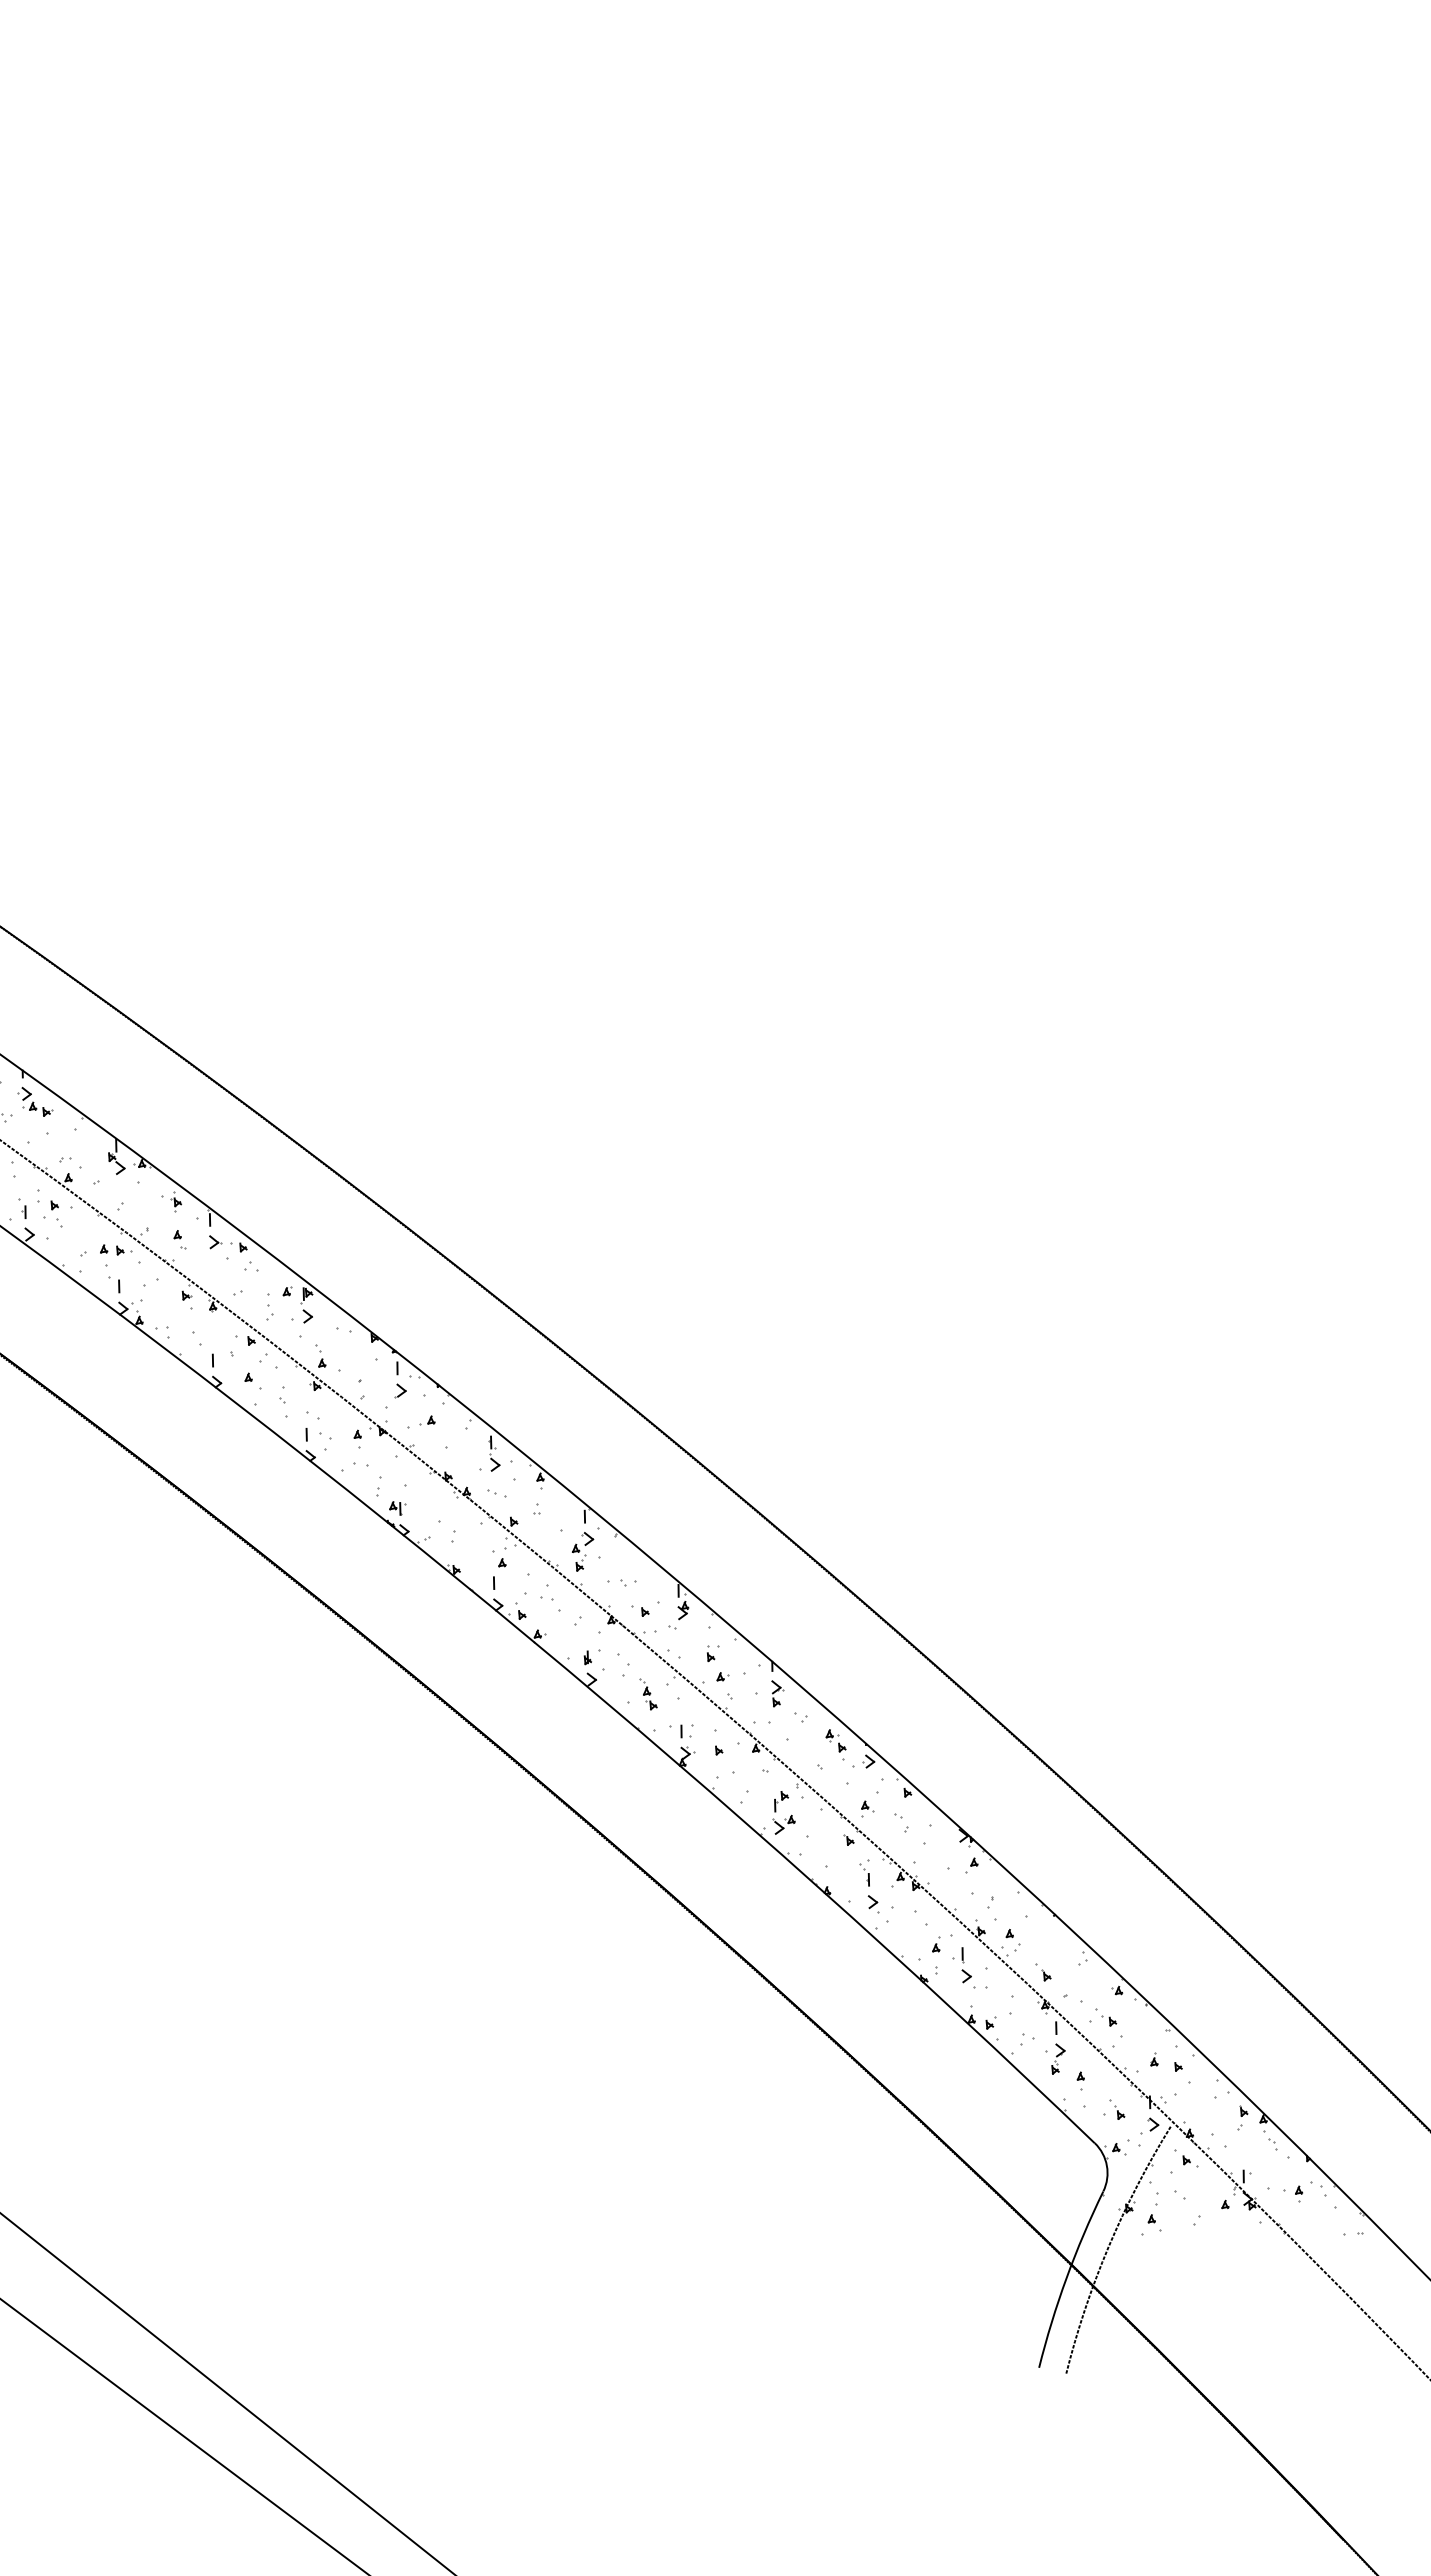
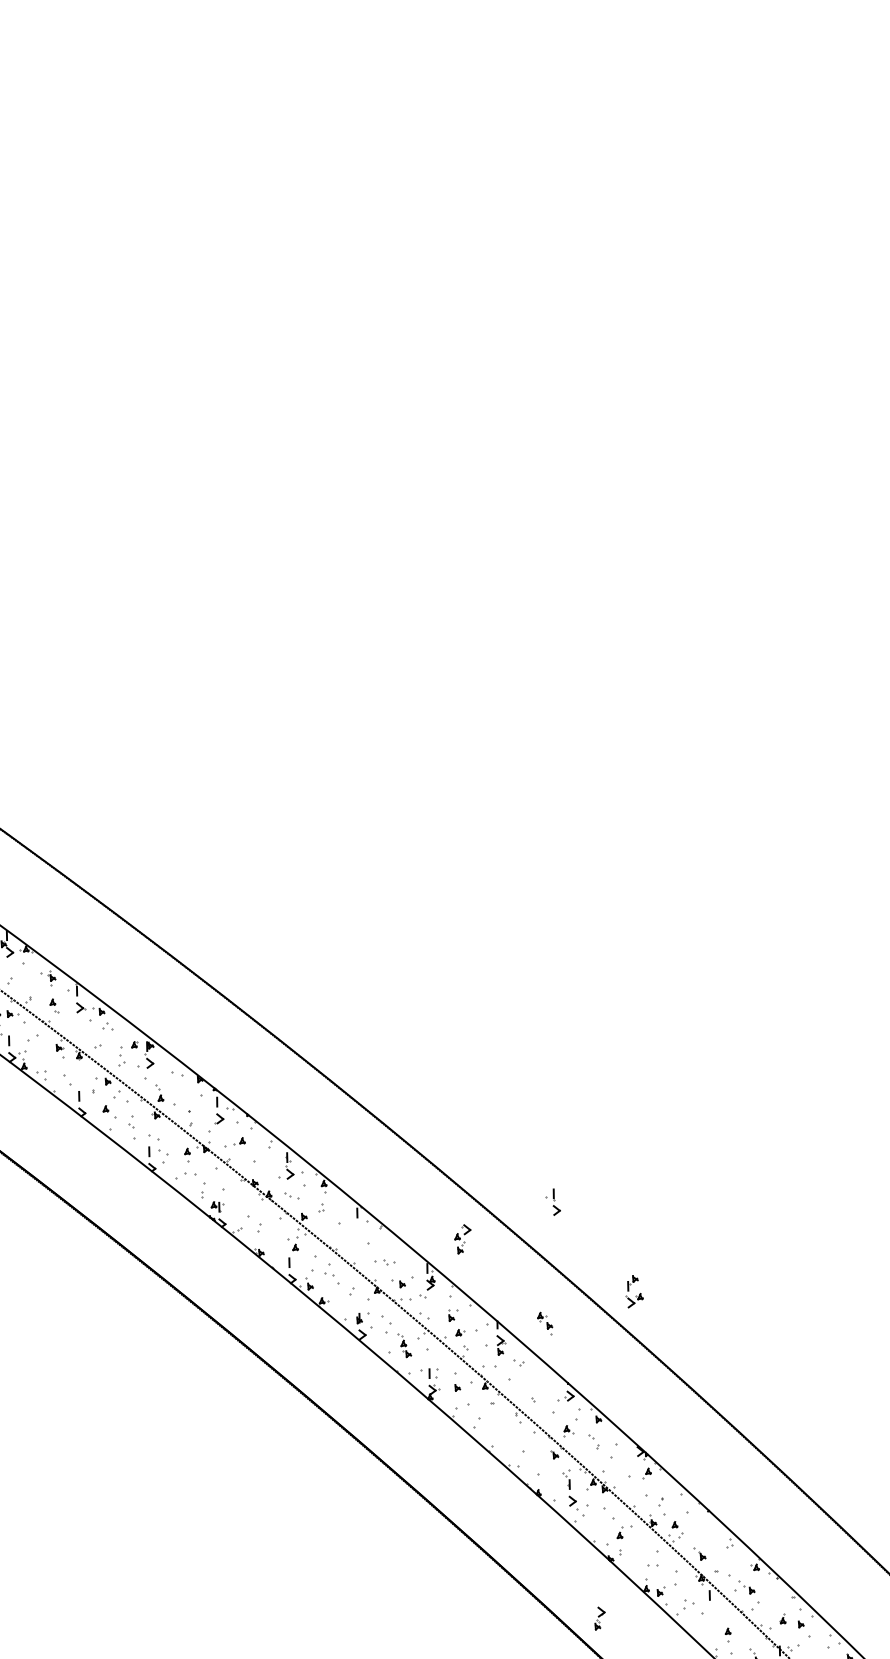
part: (583, 1551) -> (463, 1239), moved
part: (835, 1744) -> (544, 1323), moved
part: (785, 1818) -> (635, 1295), moved
part: (961, 1965) -> (552, 1202), moved
part: (1058, 2058) -> (600, 1618), moved

